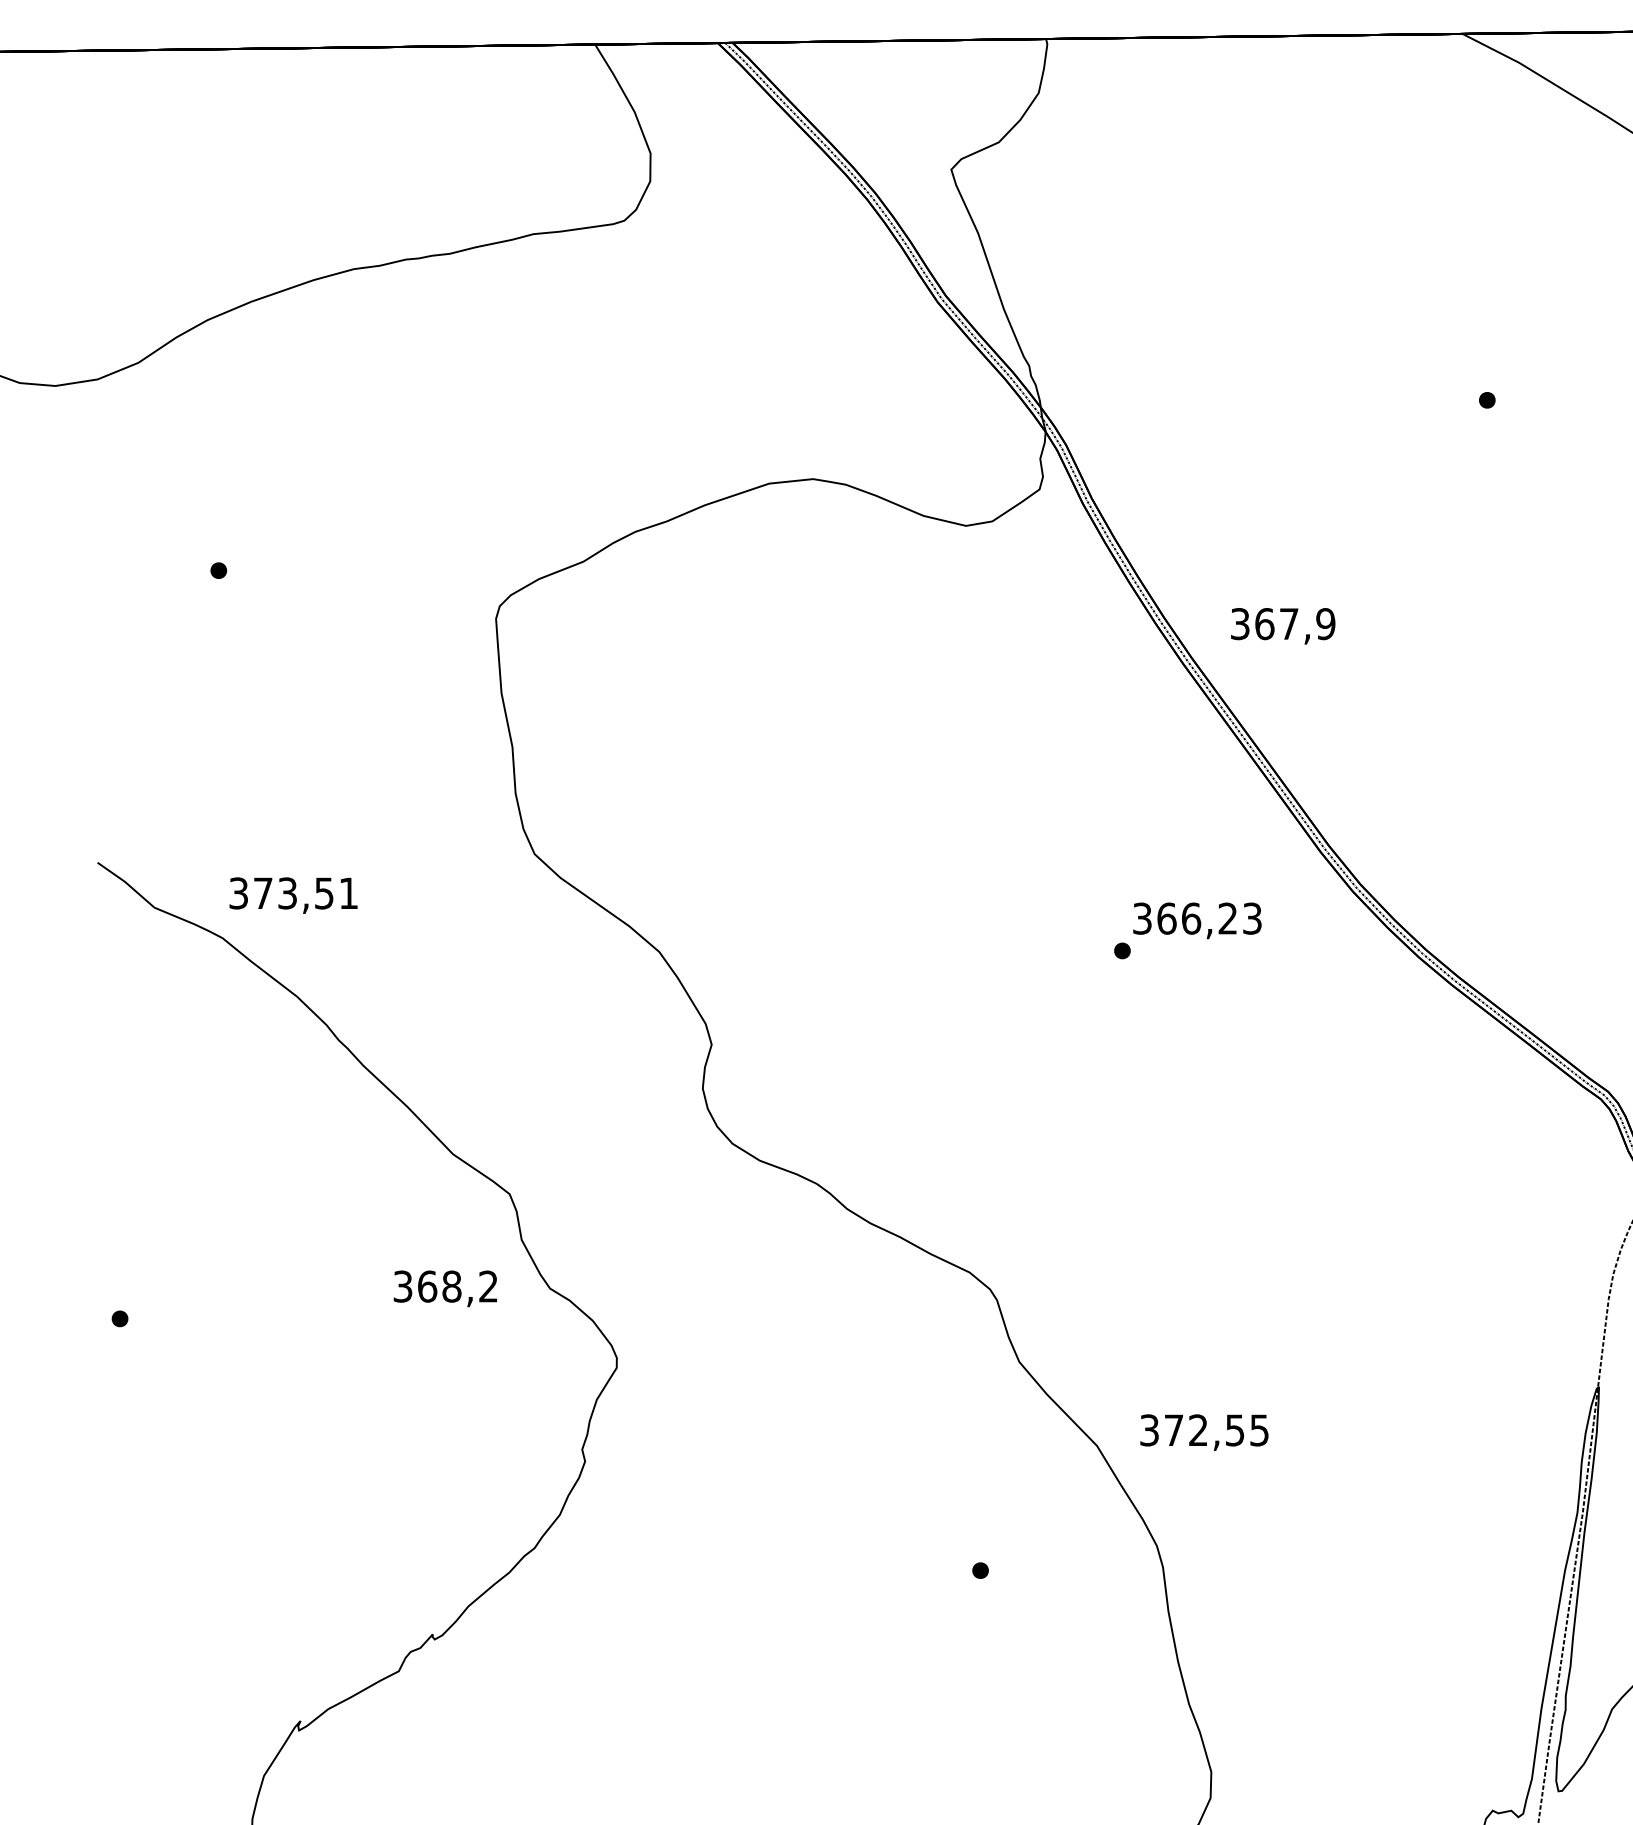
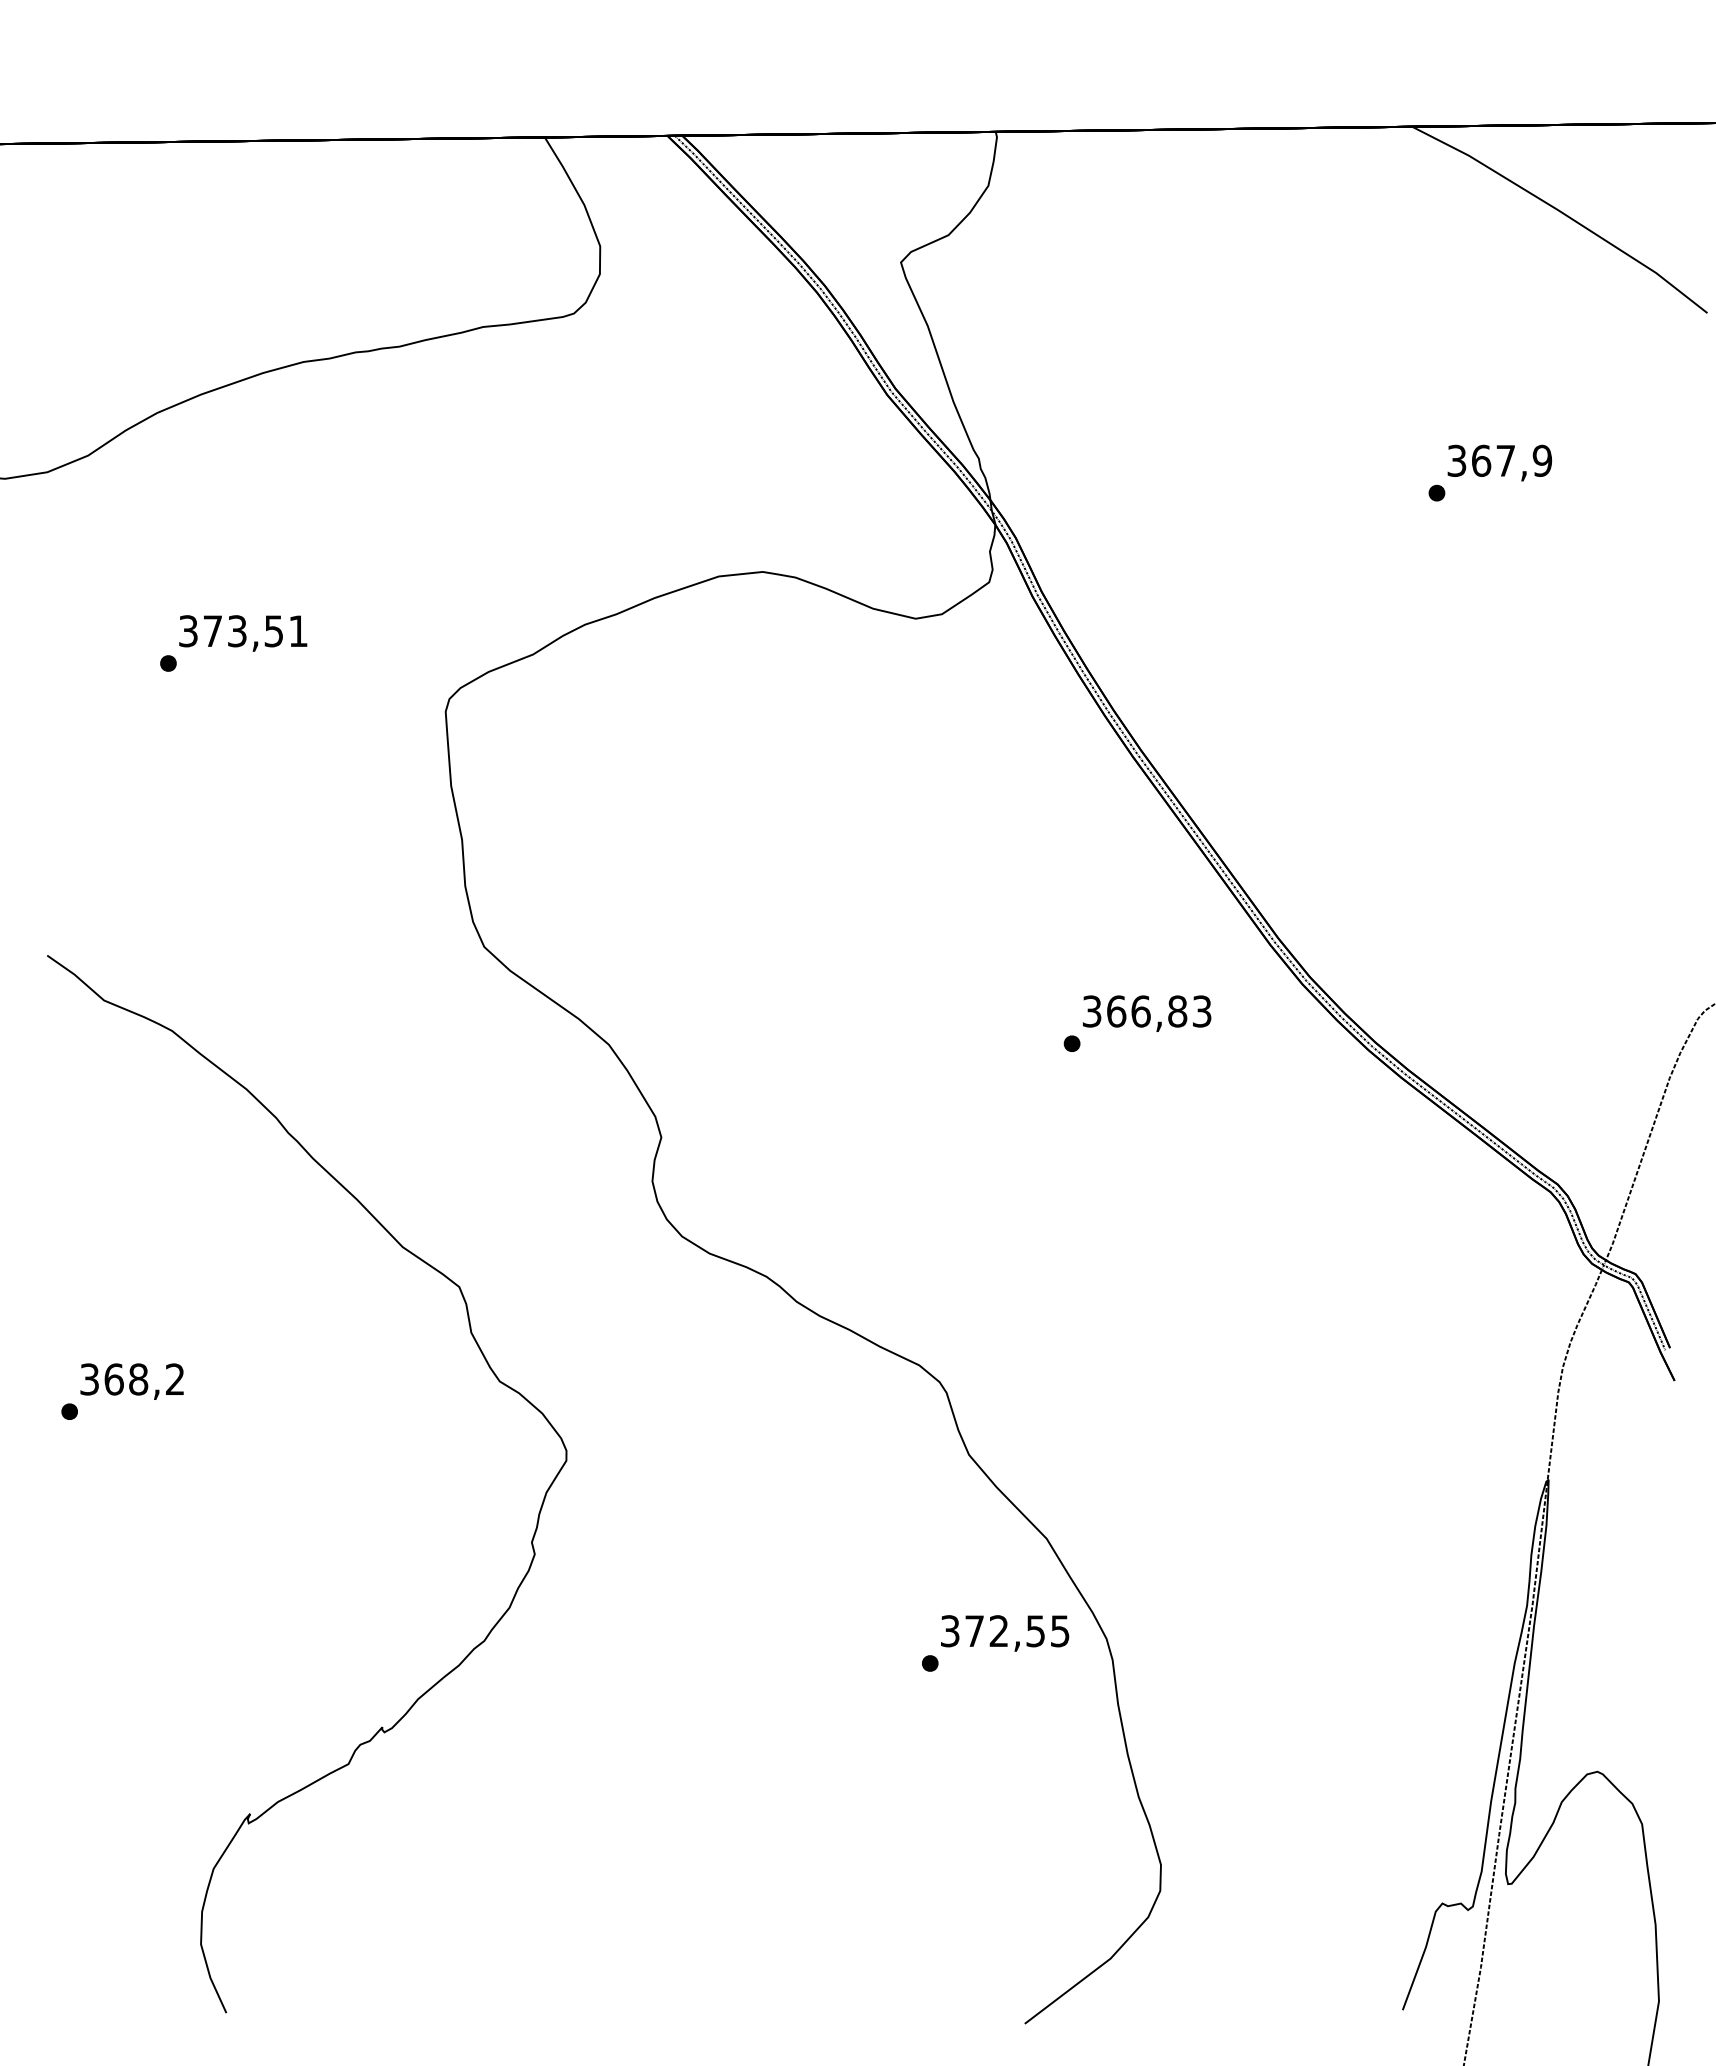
text: (1282, 625) -> (1499, 462), moved
text: (293, 895) -> (243, 633), moved
text: (1227, 918) -> (1177, 1011), 366,23 -> 366,83
text: (444, 1288) -> (131, 1381), moved
text: (1204, 1432) -> (1005, 1633), moved

